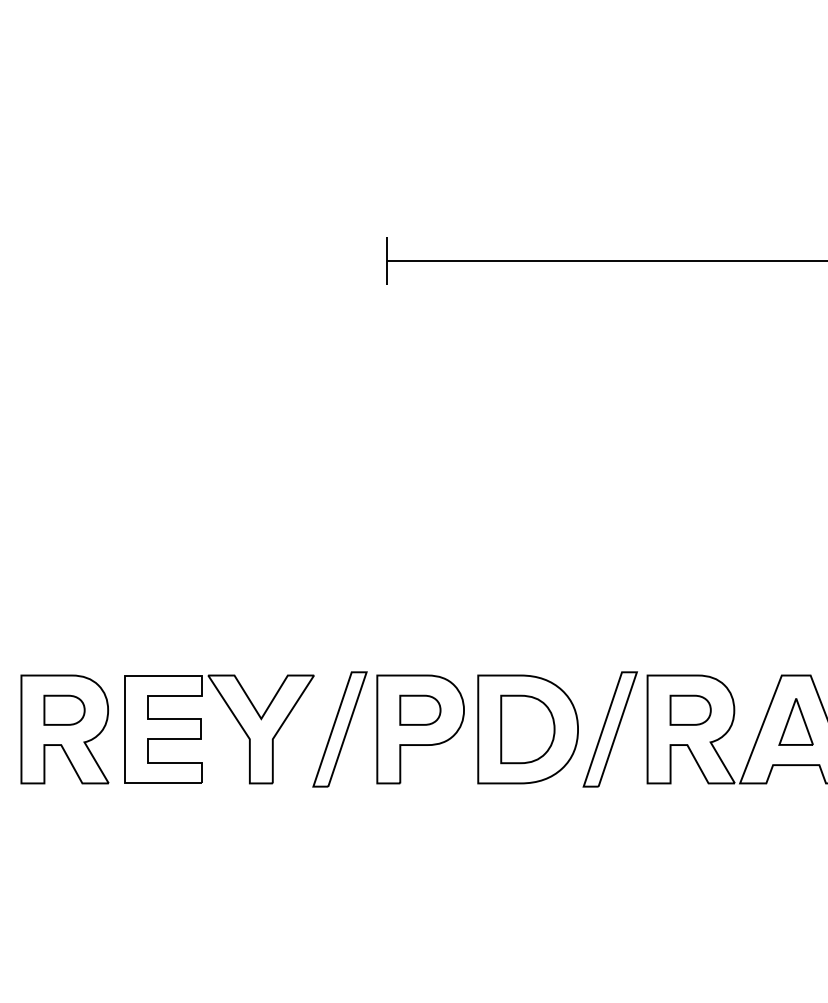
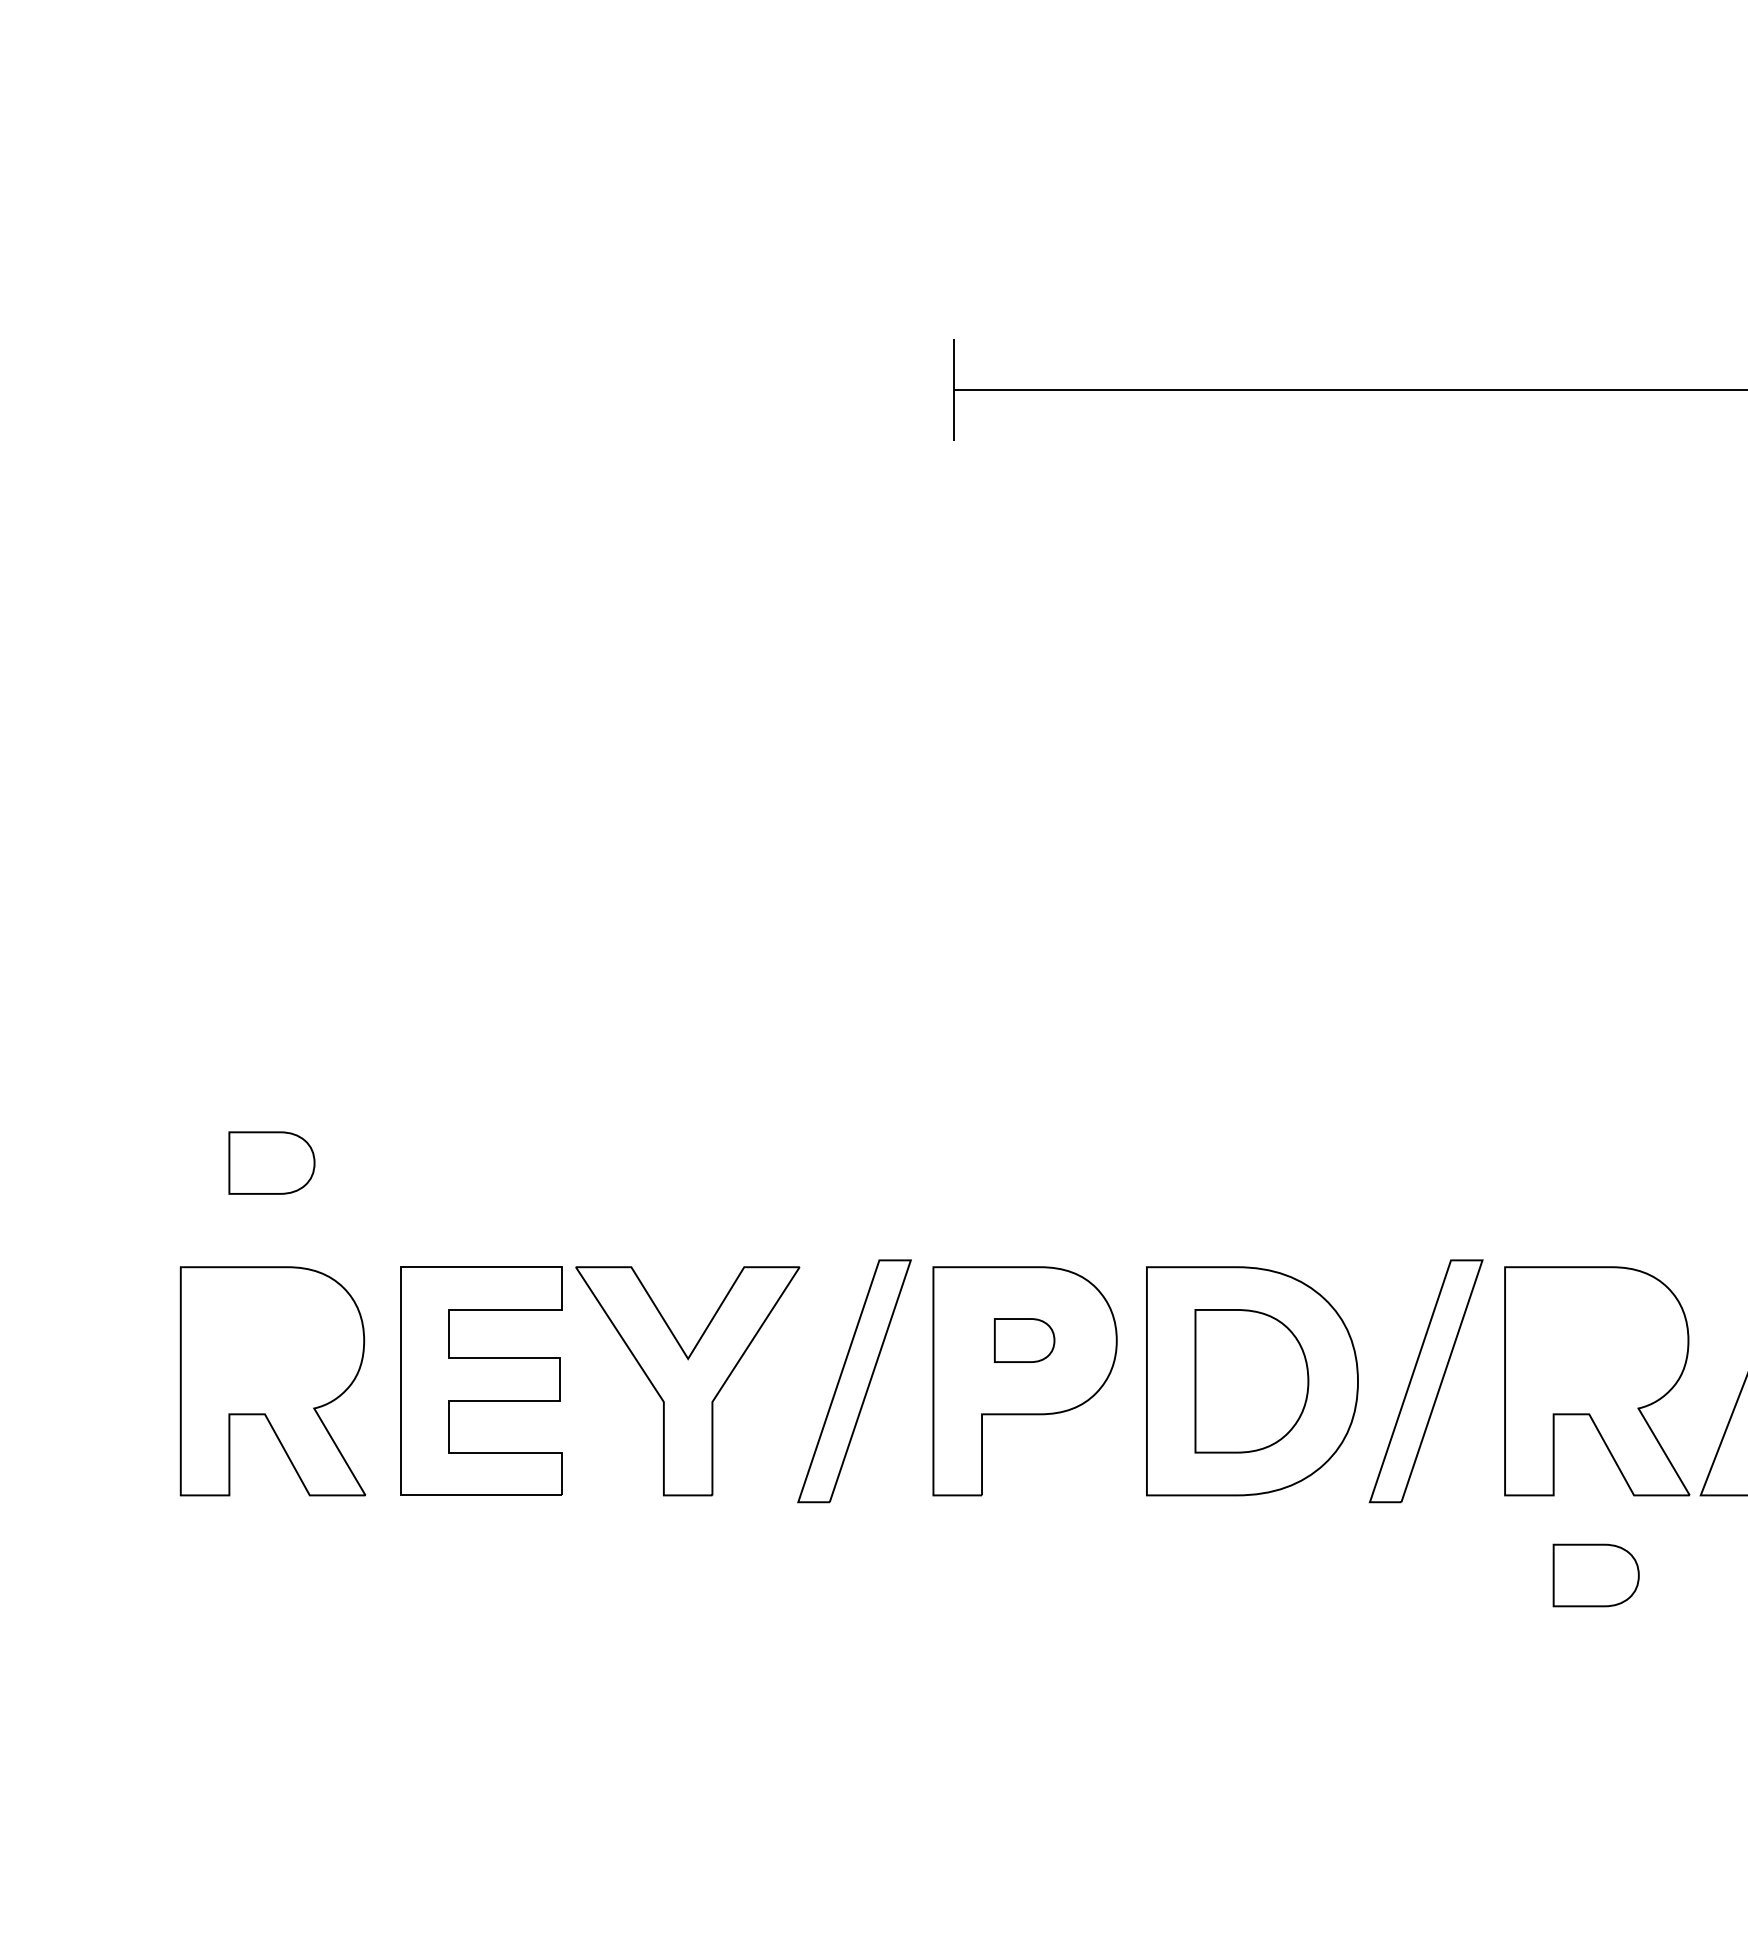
part: (64, 709) -> (271, 1161), moved
part: (420, 709) -> (1024, 1339), size x0.7
part: (690, 709) -> (1595, 1573), moved

